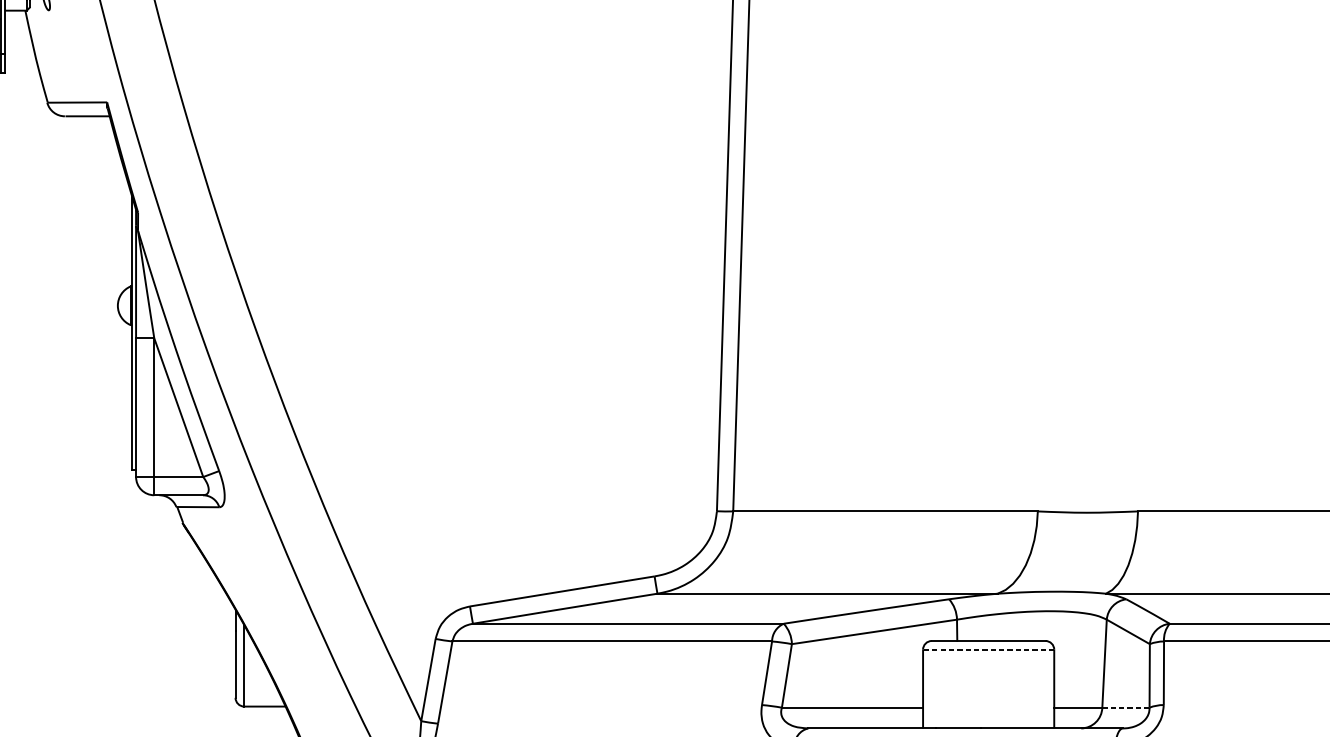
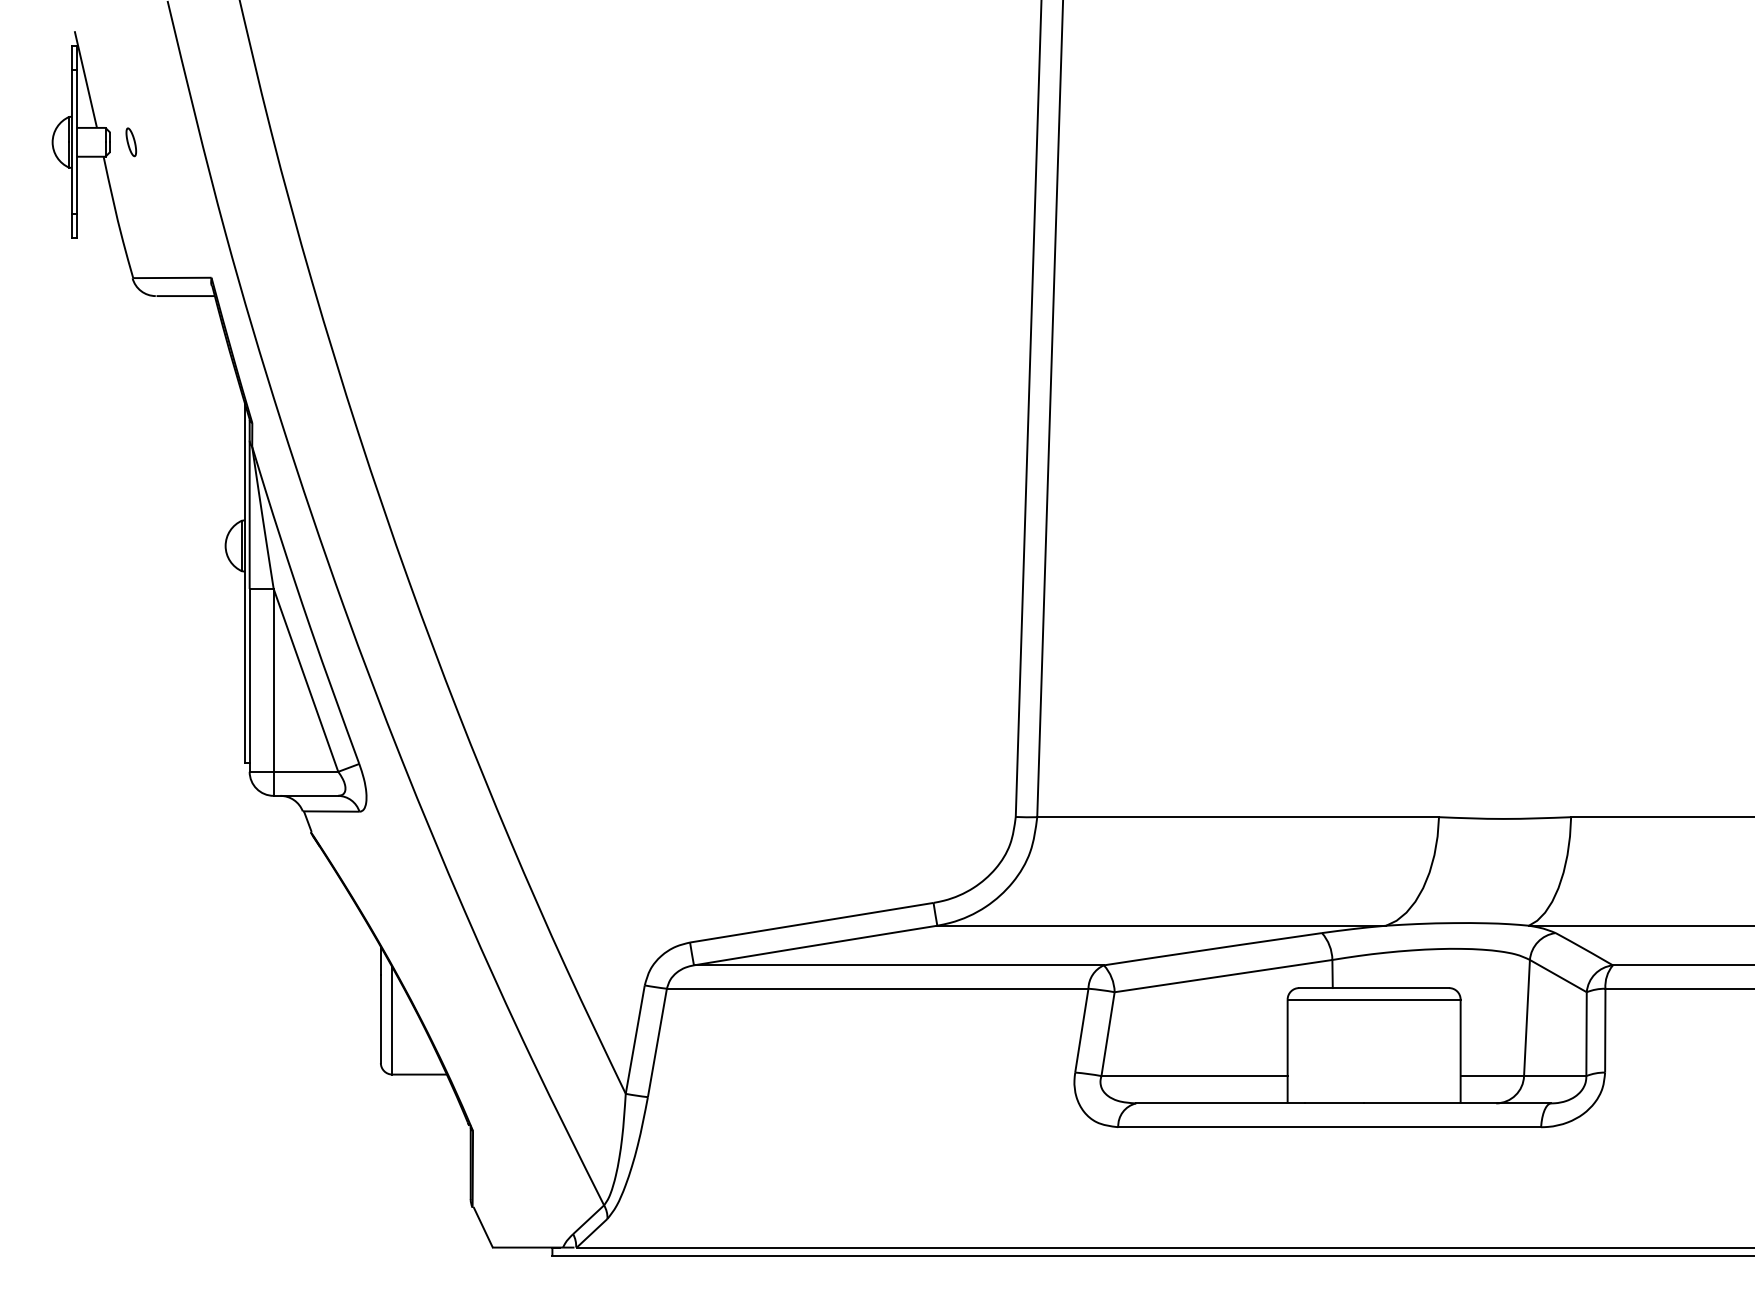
line: (988, 649) -> (1373, 999), dashed -> solid
line: (1126, 708) -> (1555, 1076), dashed -> solid

